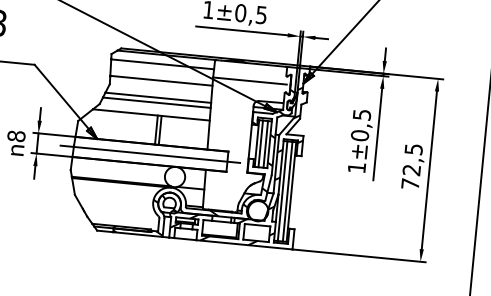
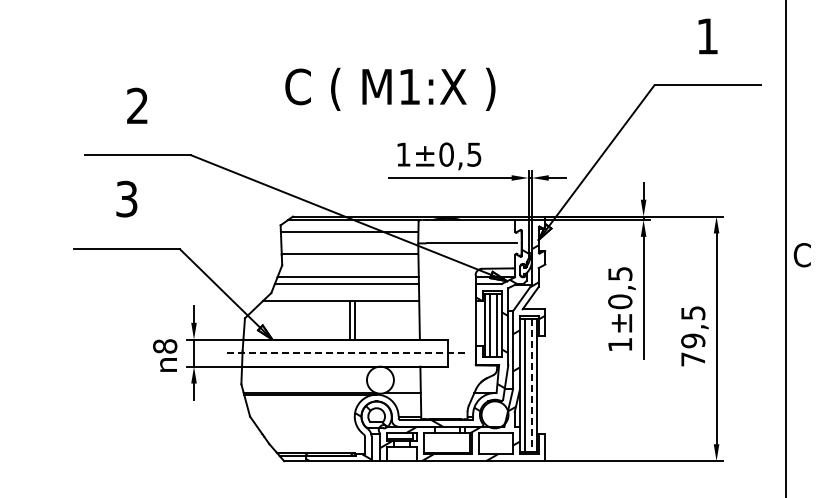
line: (150, 154) -> (344, 353), solid -> dashed
text: (412, 169) -> (693, 340), 72,5 -> 79,5
line: (287, 191) -> (531, 385), solid -> dashed

